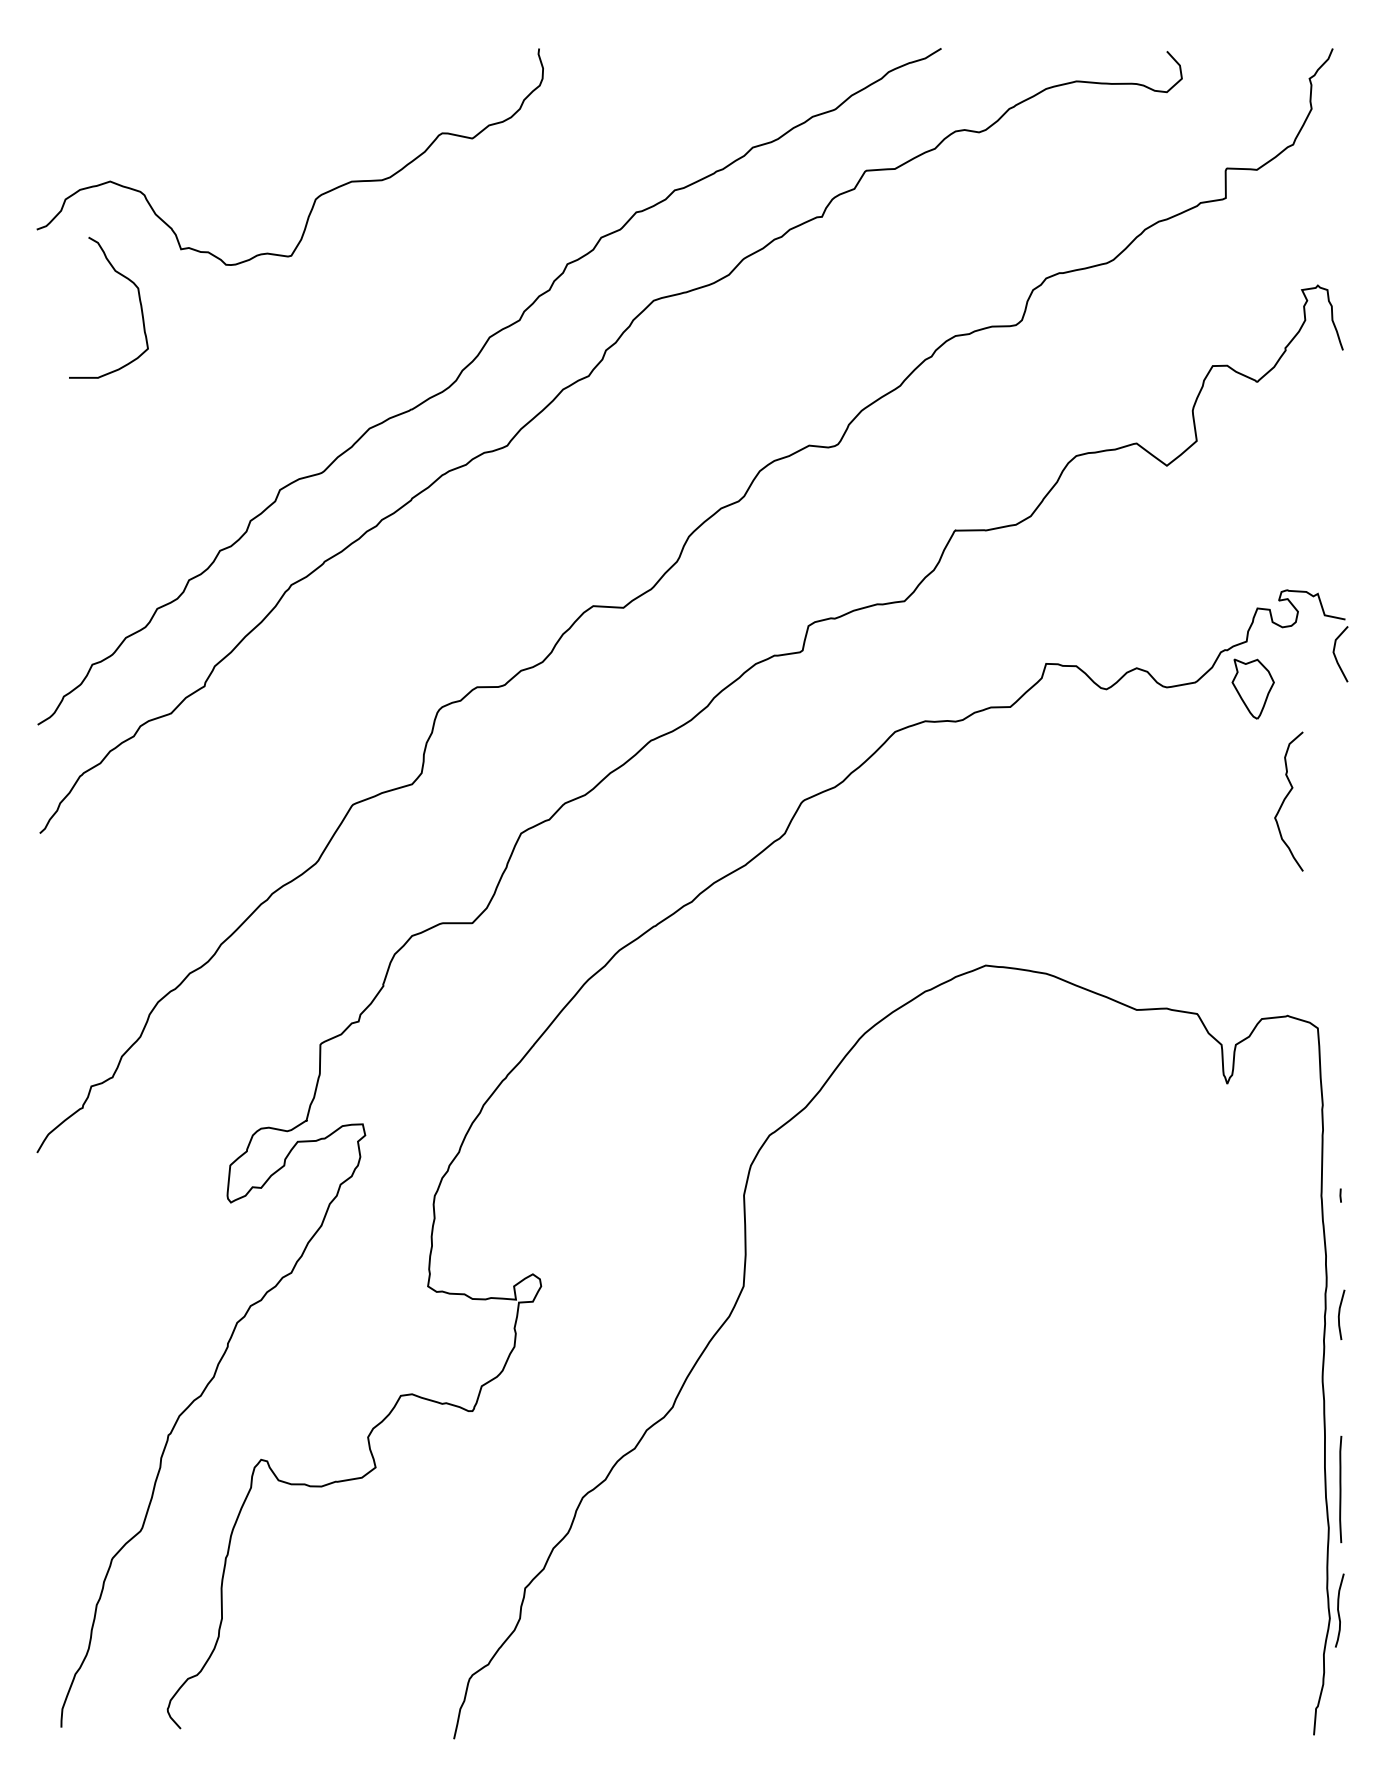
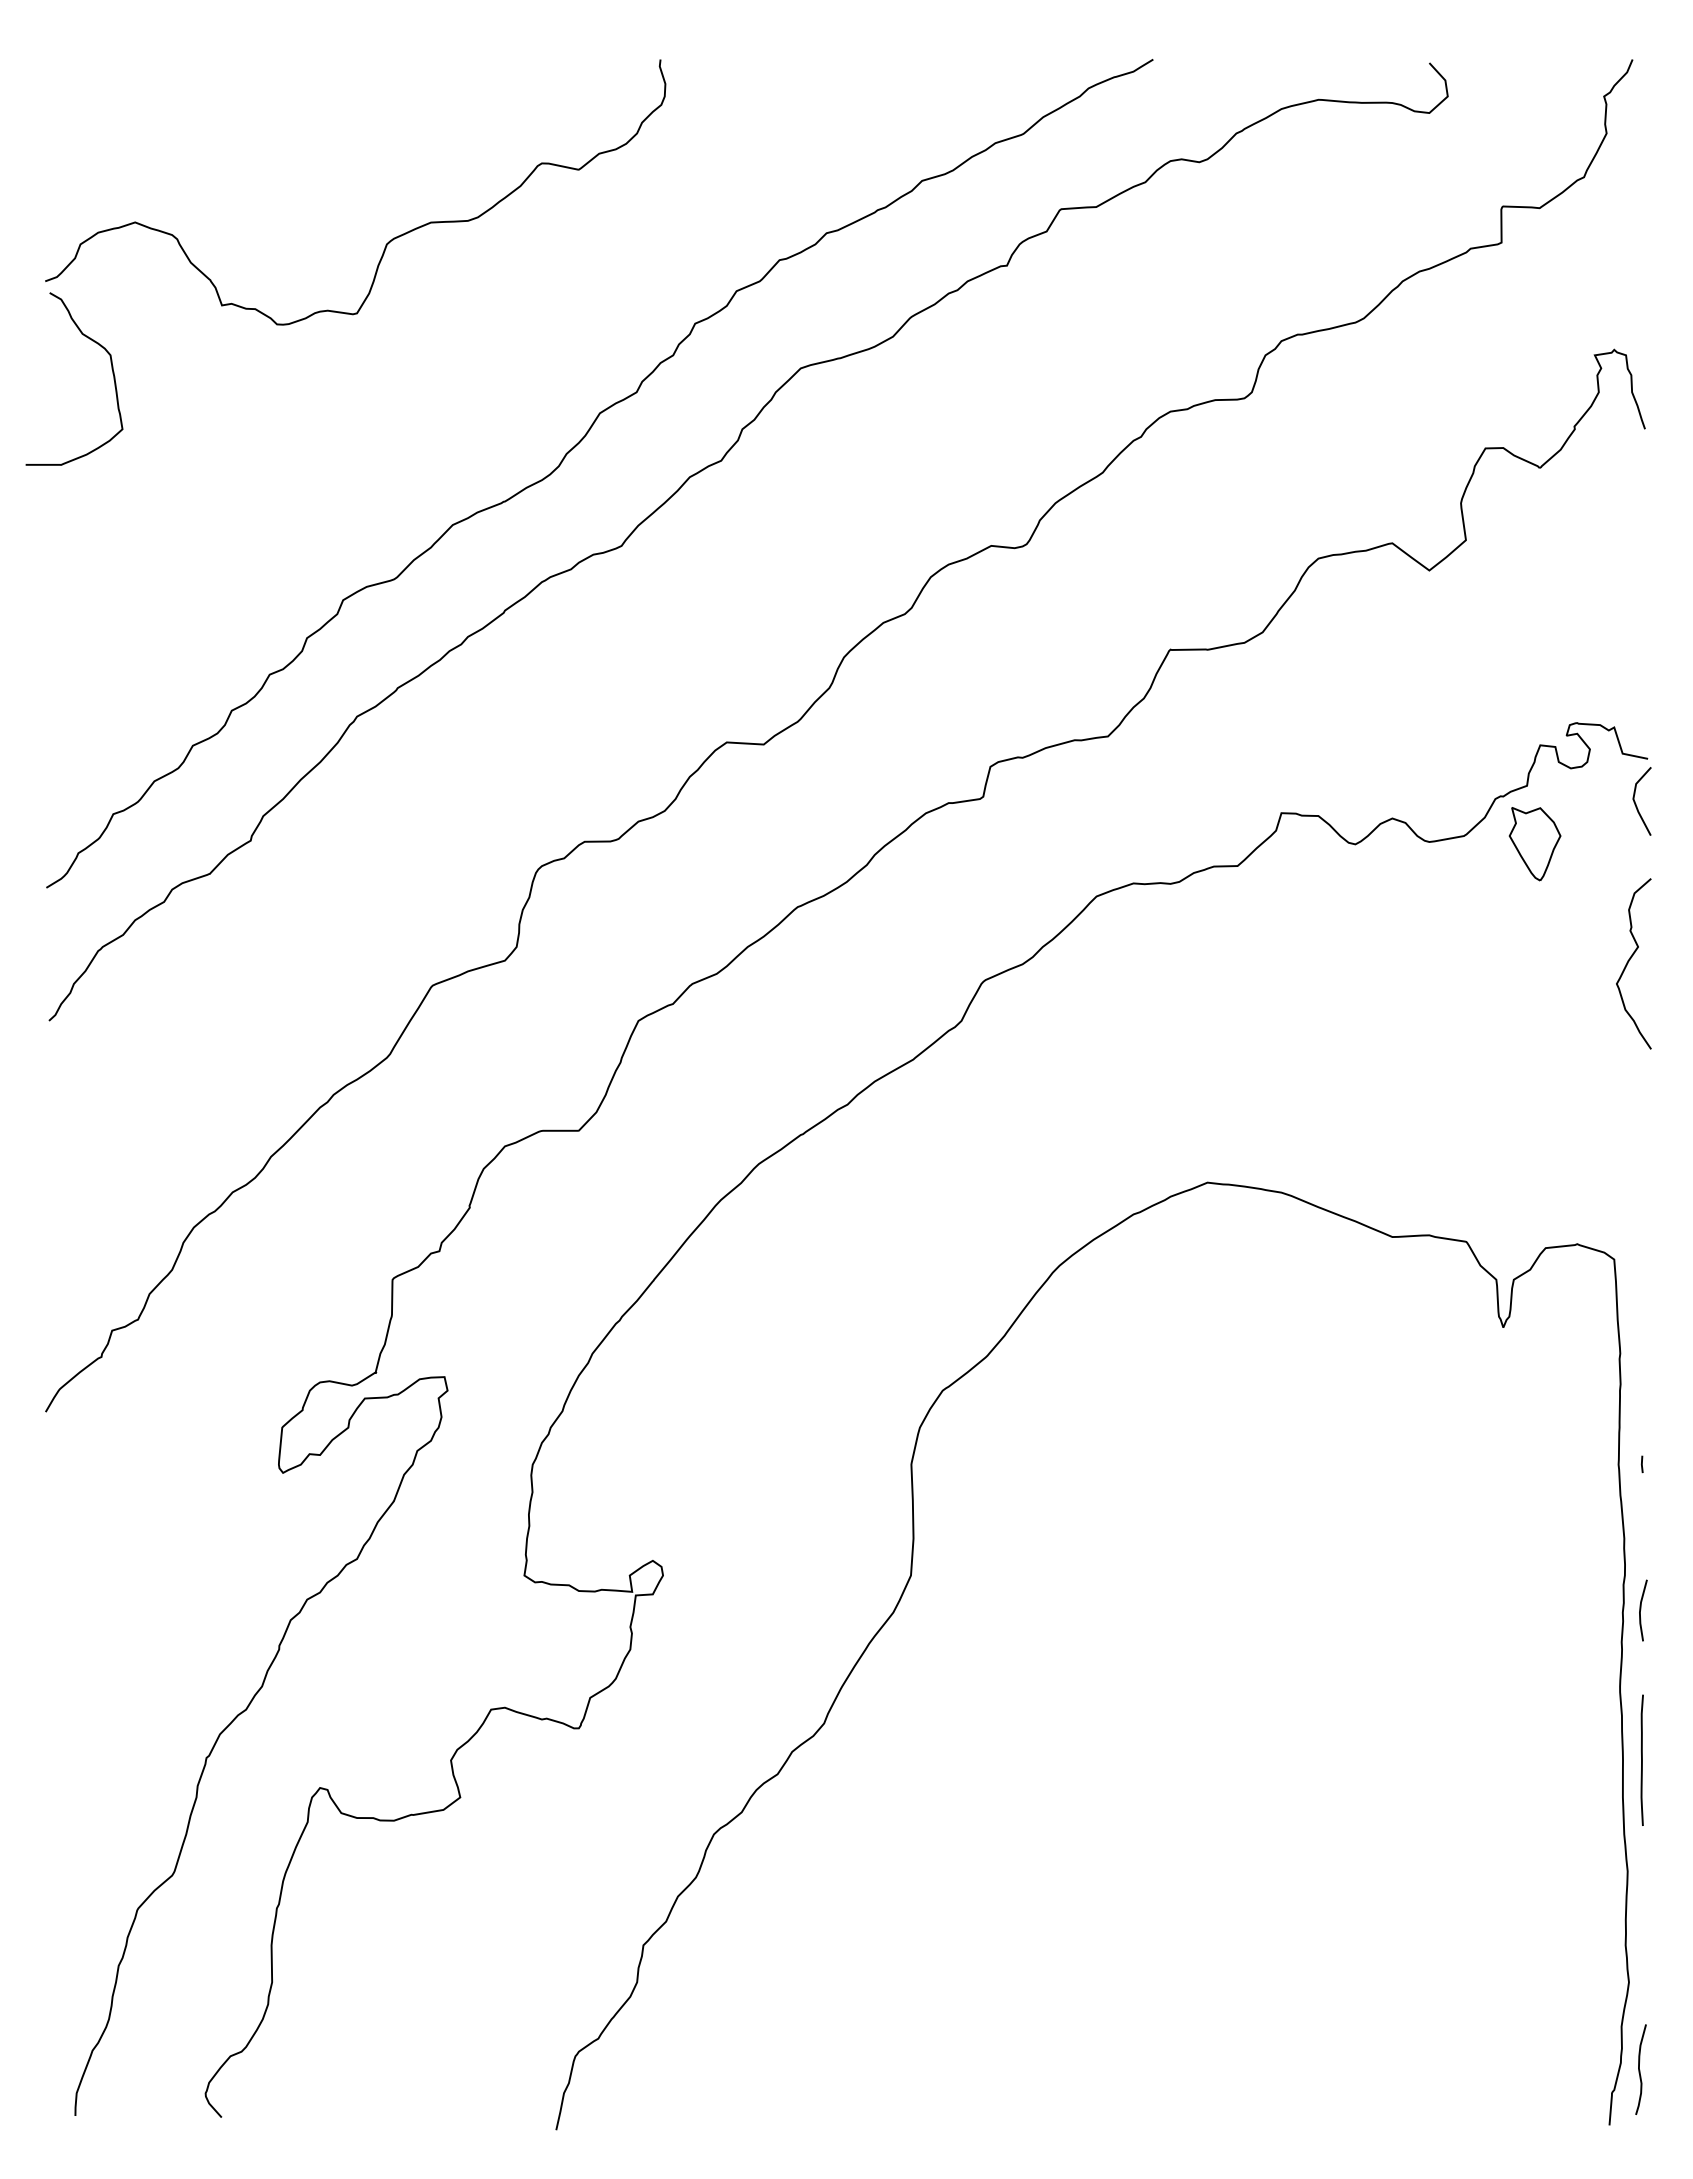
curve: (139, 299) -> (111, 369), moved
curve: (1285, 799) -> (1629, 961), moved
line: (1340, 1488) -> (1641, 1759), moved
curve: (1338, 1610) -> (1639, 2069), moved

